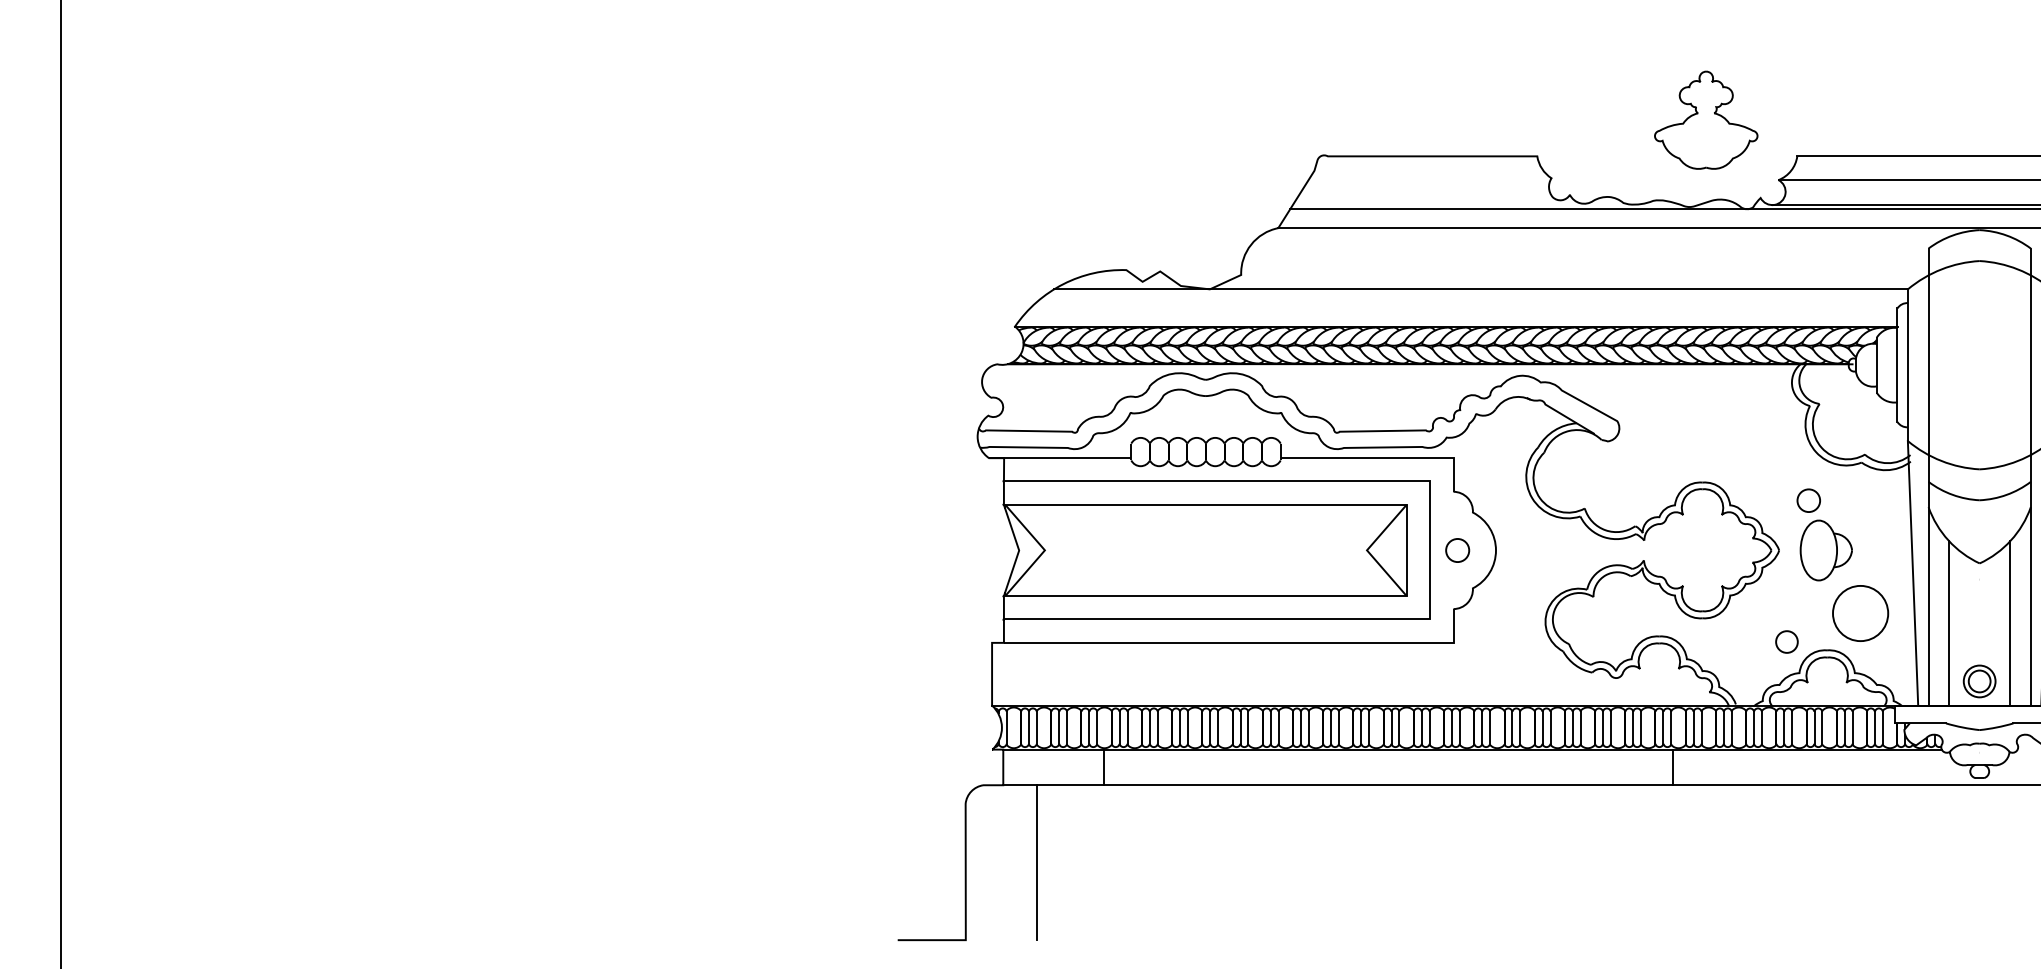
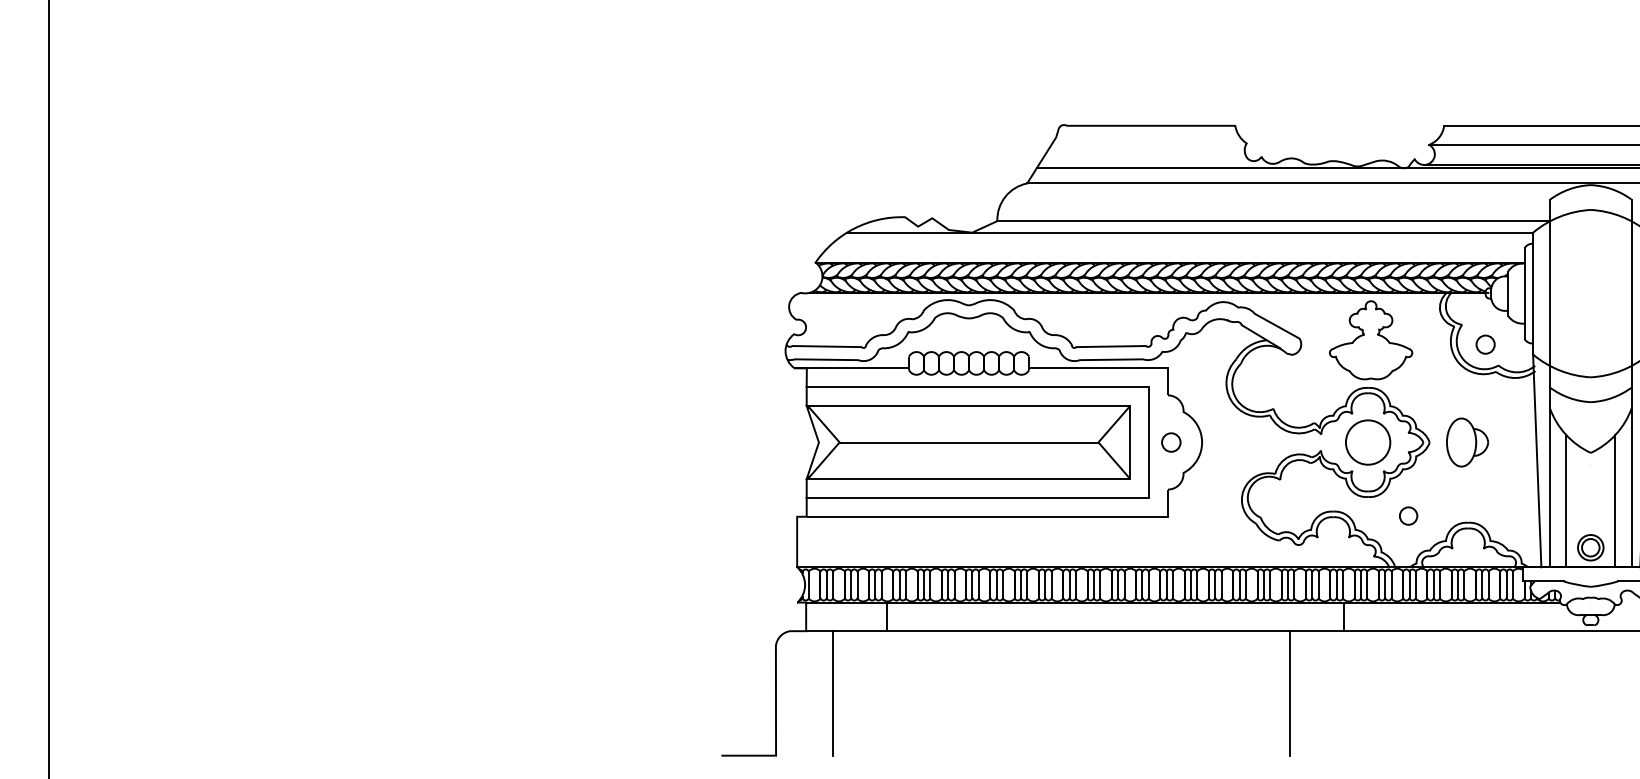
part: (1706, 119) -> (1371, 339), moved
line: (1584, 275) -> (1273, 221), added
circle: (1808, 500) -> (1485, 344), moved
line: (1205, 550) -> (968, 442), added
circle: (1860, 613) -> (1368, 442), moved
circle: (1786, 641) -> (1408, 515), moved
line: (1605, 862) -> (1290, 693), added

